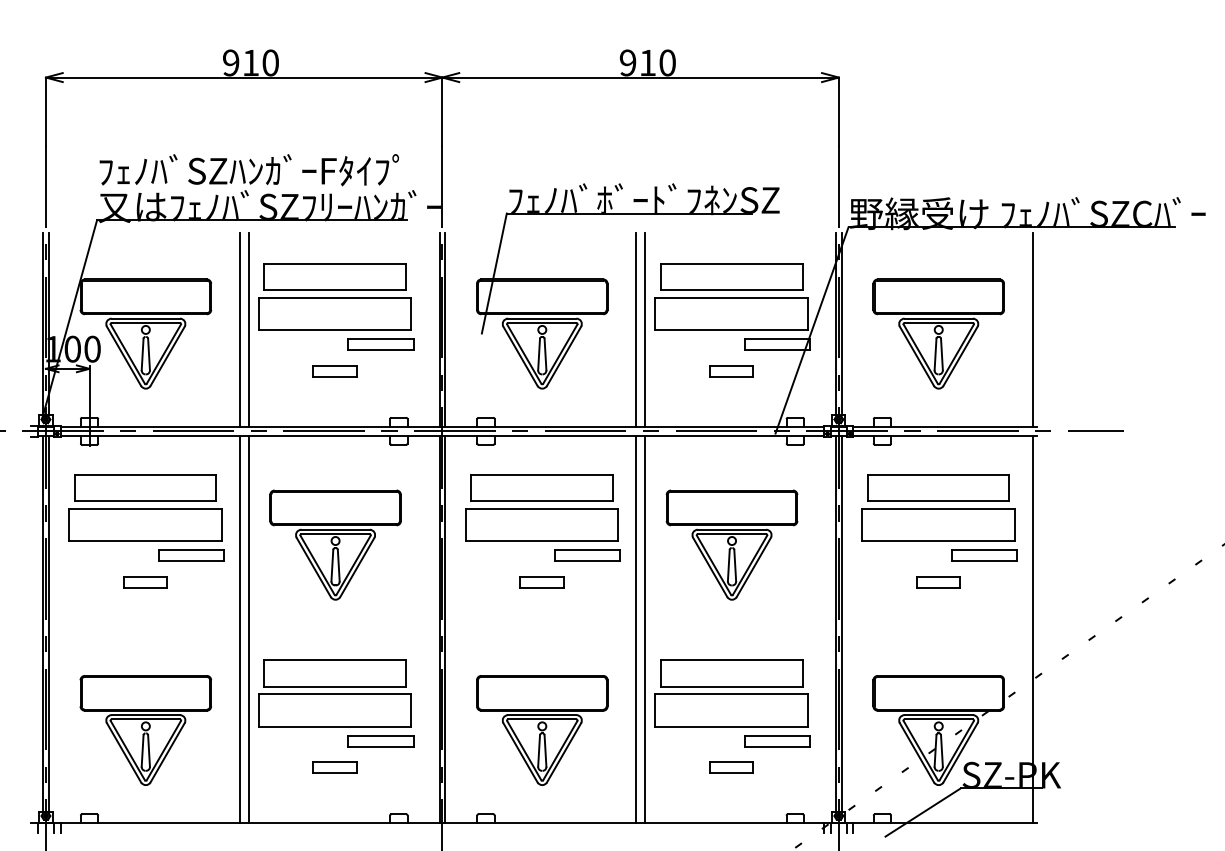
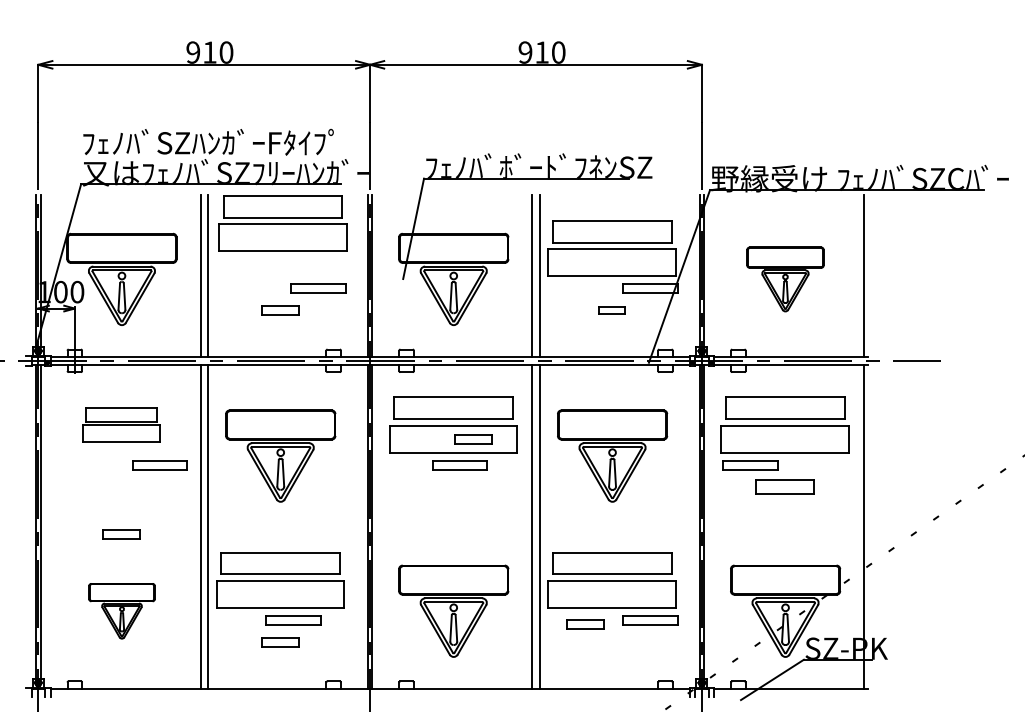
part: (334, 296) -> (282, 222), moved
part: (938, 333) -> (785, 279), size x0.7
part: (731, 371) -> (612, 310), size x0.7
part: (145, 507) -> (121, 424), size x0.6
part: (587, 555) -> (459, 464), moved
part: (984, 555) -> (751, 464), moved
part: (145, 582) -> (121, 535), moved
part: (541, 582) -> (473, 439), moved
part: (938, 582) -> (785, 487), size x1.6
part: (145, 730) -> (121, 611), size x0.6
part: (380, 741) -> (293, 620), moved
part: (731, 767) -> (585, 624), moved

